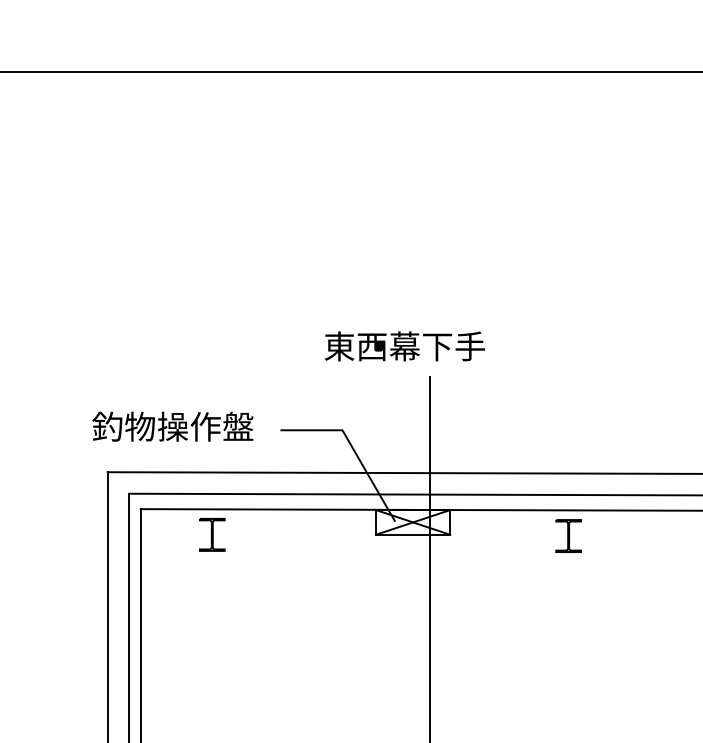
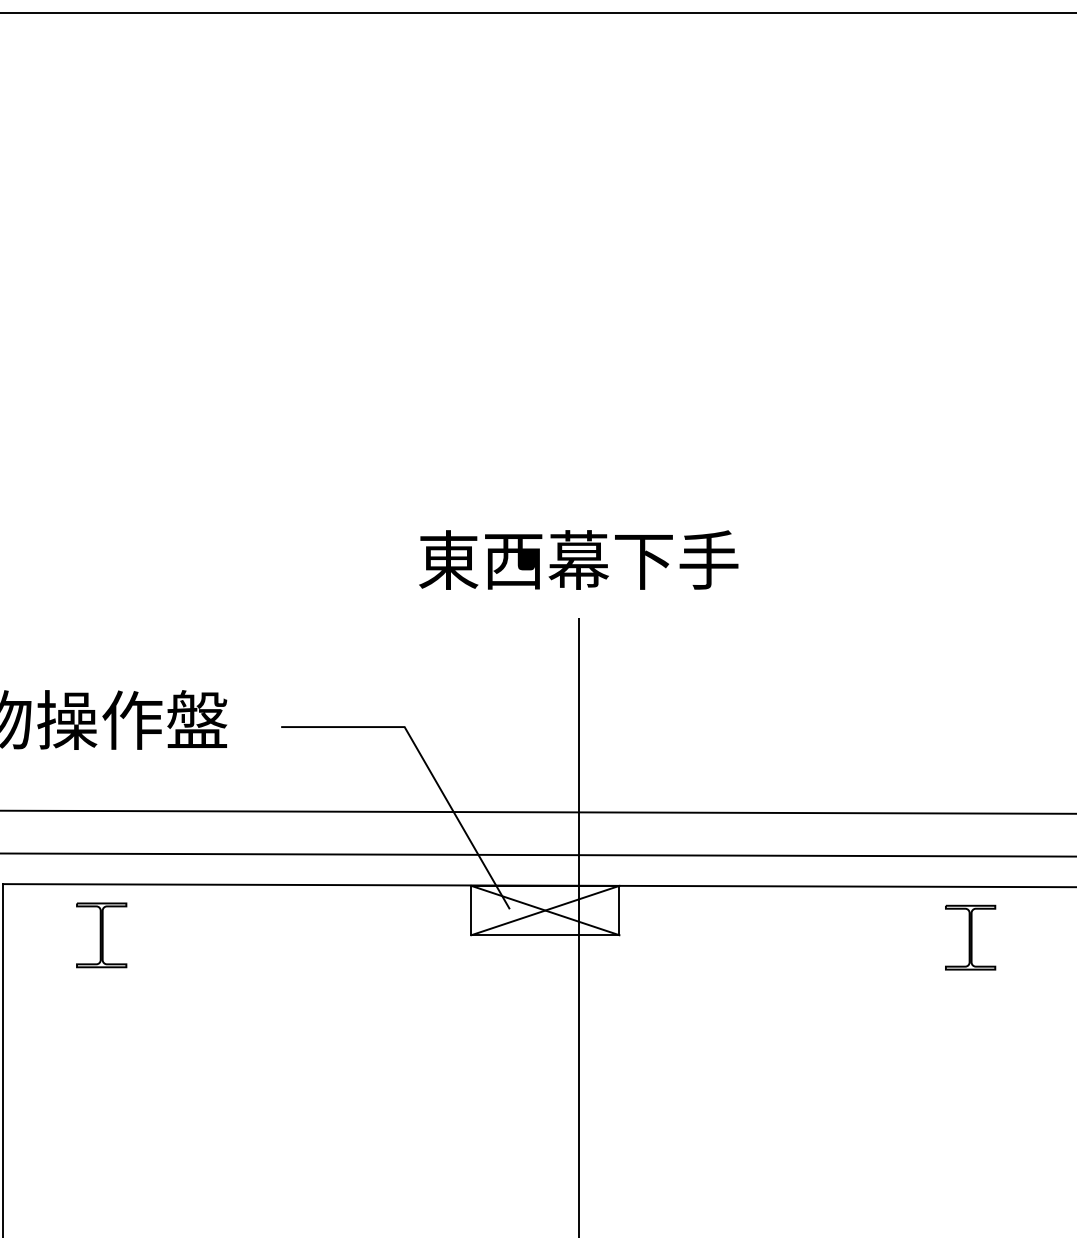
text: (404, 346) -> (577, 560), moved
part: (212, 534) -> (102, 934), moved
part: (568, 535) -> (970, 936), moved

